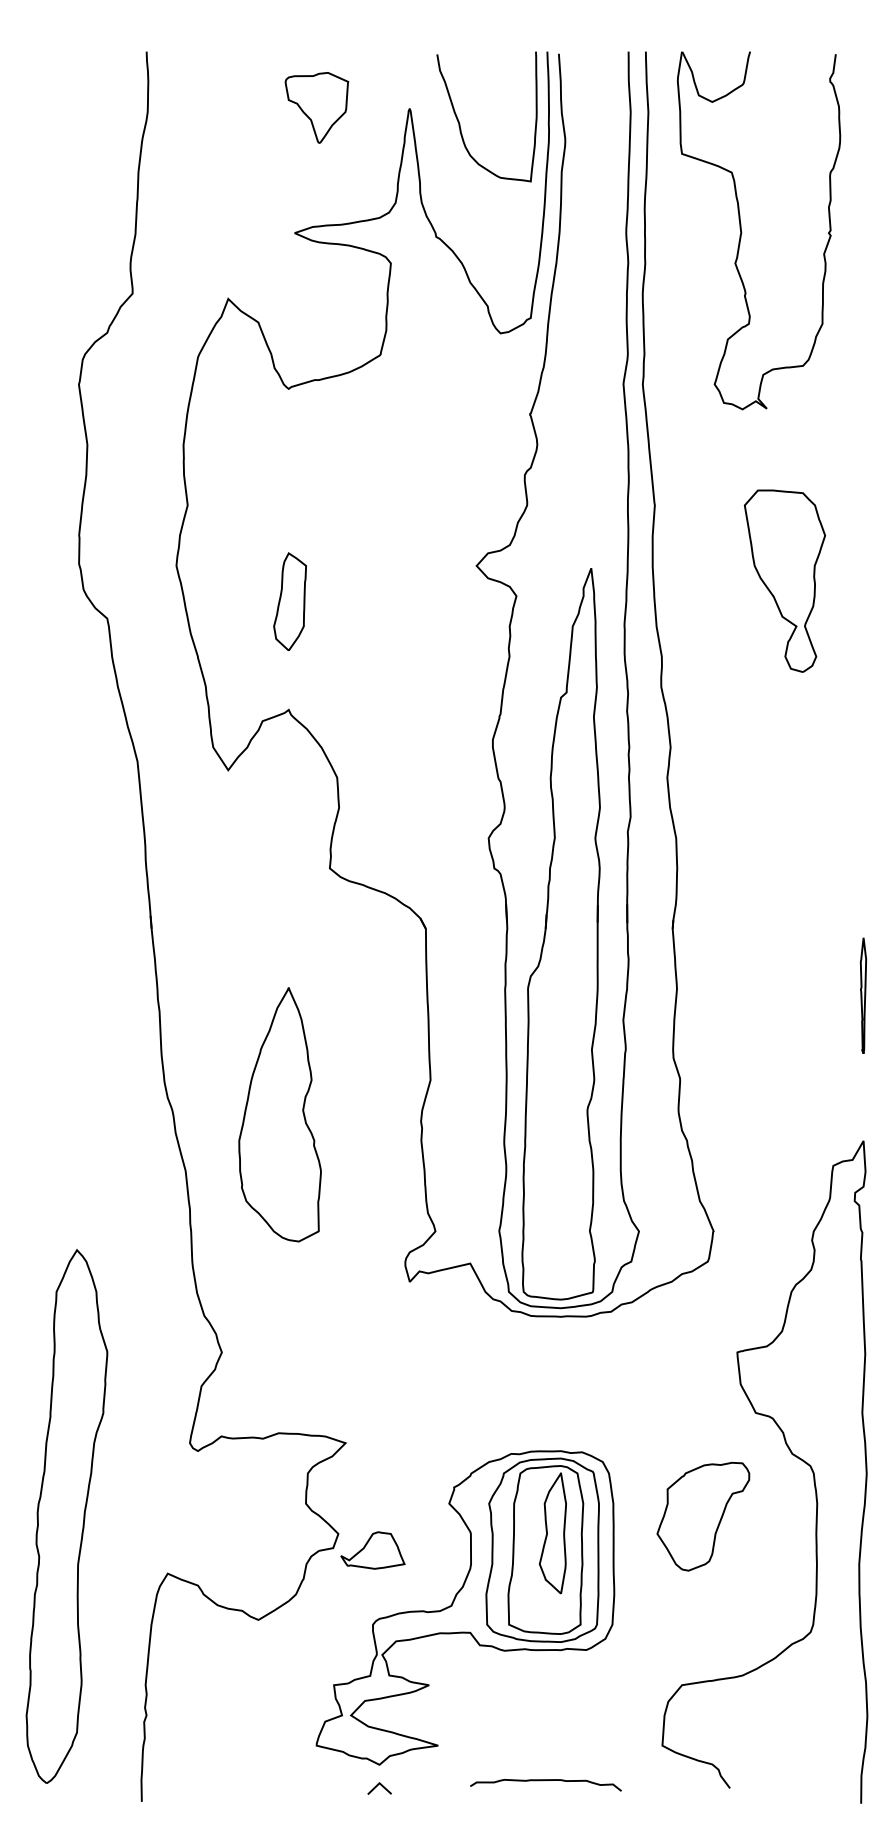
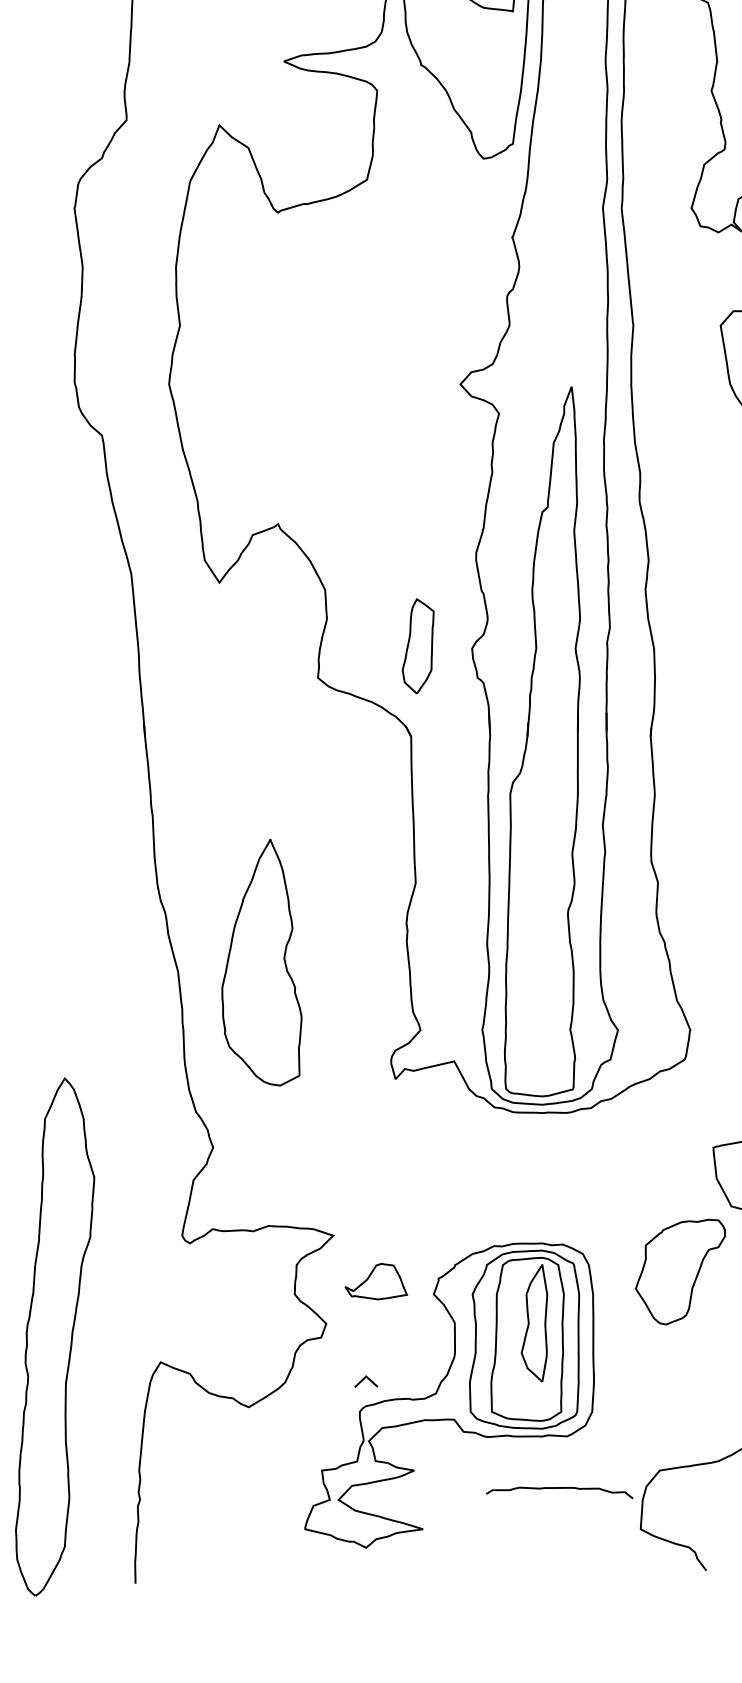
part: (289, 601) -> (417, 646), moved
part: (279, 1114) -> (261, 962), moved
part: (66, 1516) -> (54, 1336), moved
part: (703, 1516) -> (680, 1271), moved
part: (372, 1550) -> (375, 1281), moved
curve: (544, 1781) -> (558, 1489), moved
line: (377, 1786) -> (364, 1379), moved

